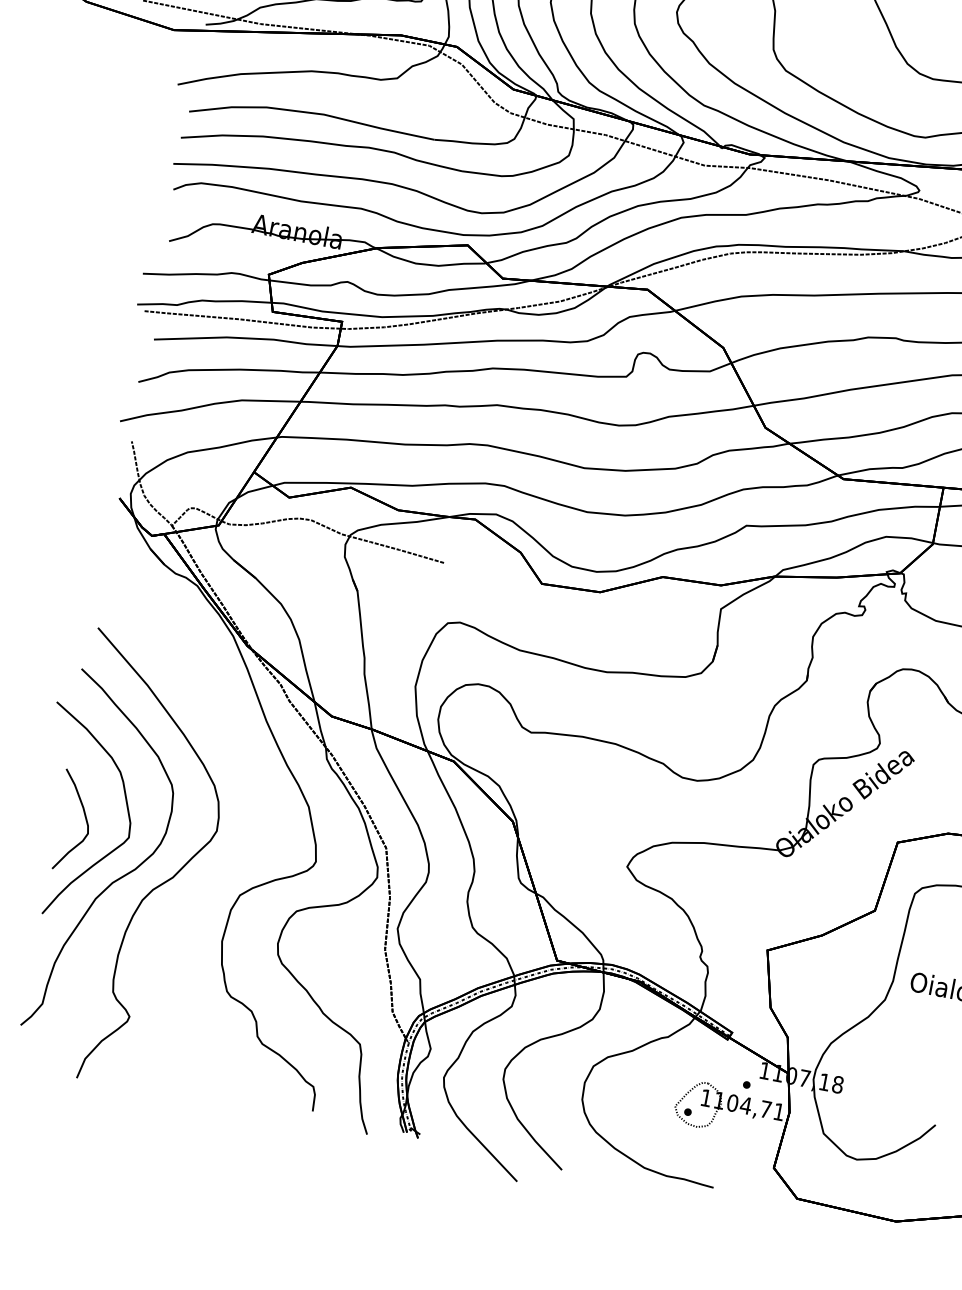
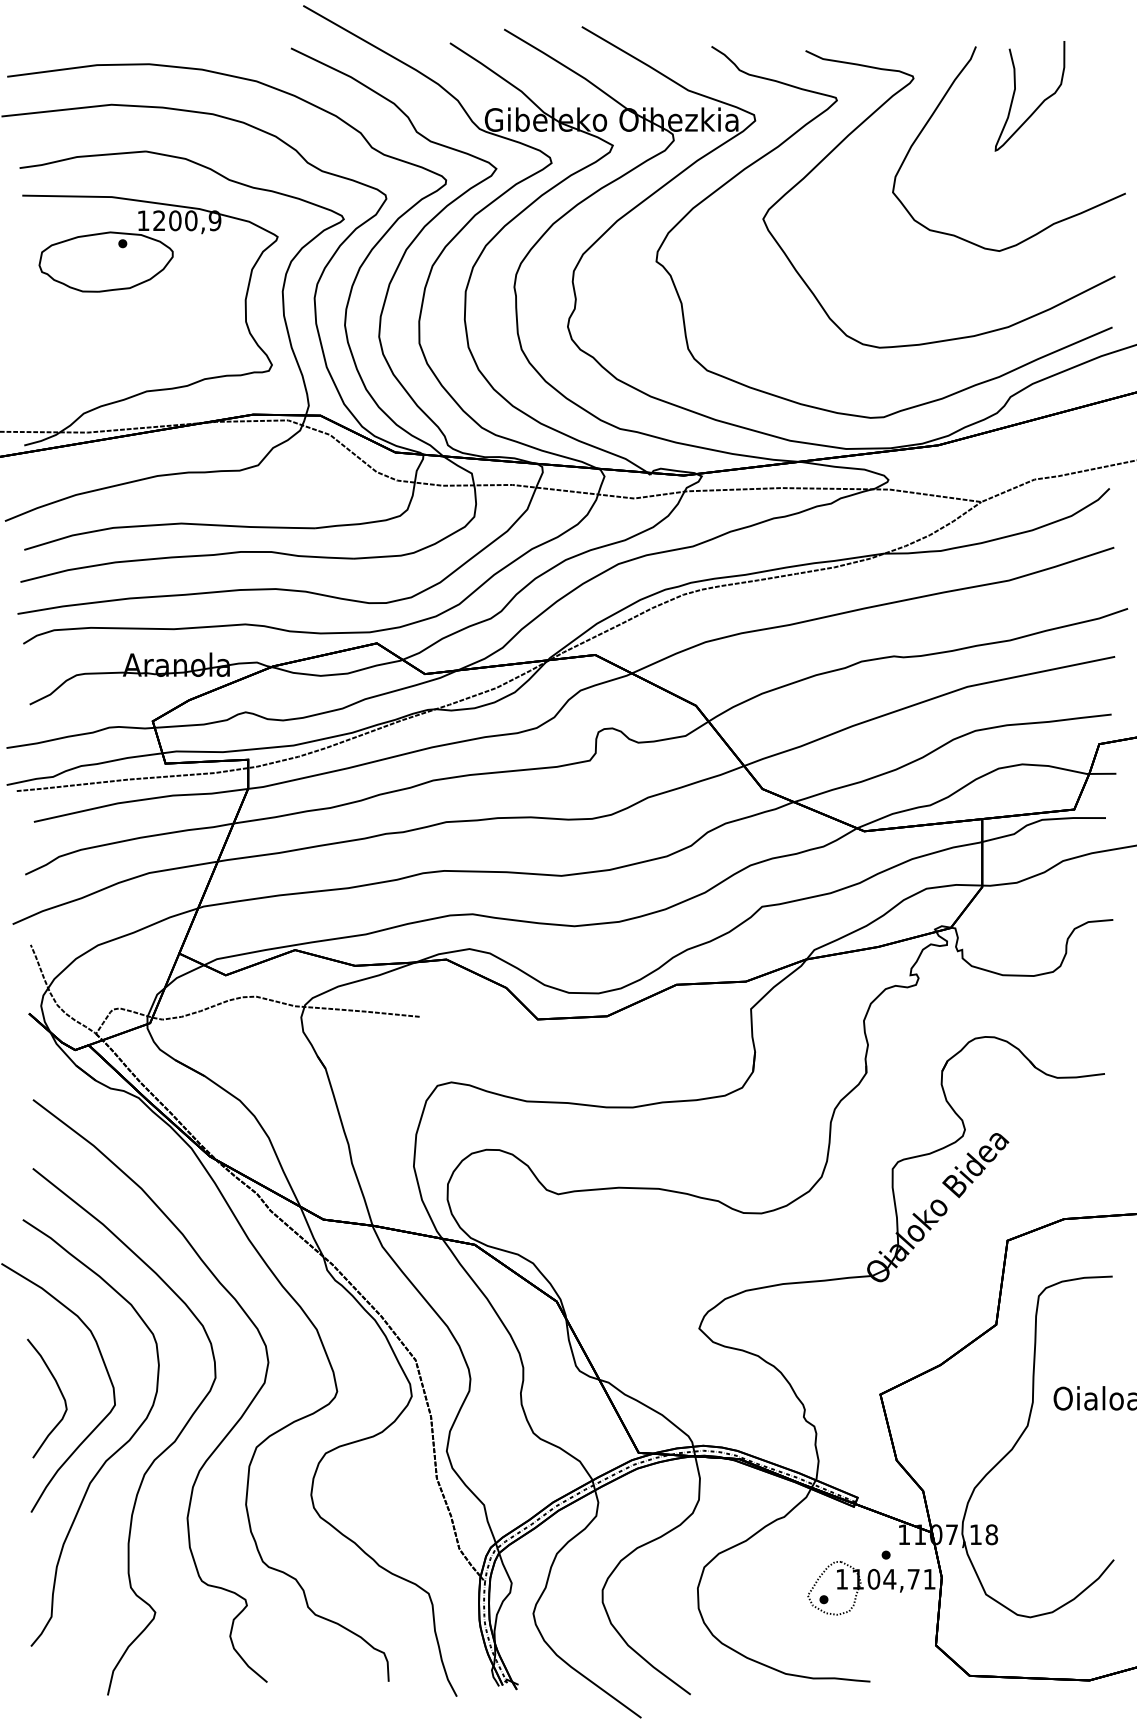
curve: (206, 888) -> (216, 1446), added

